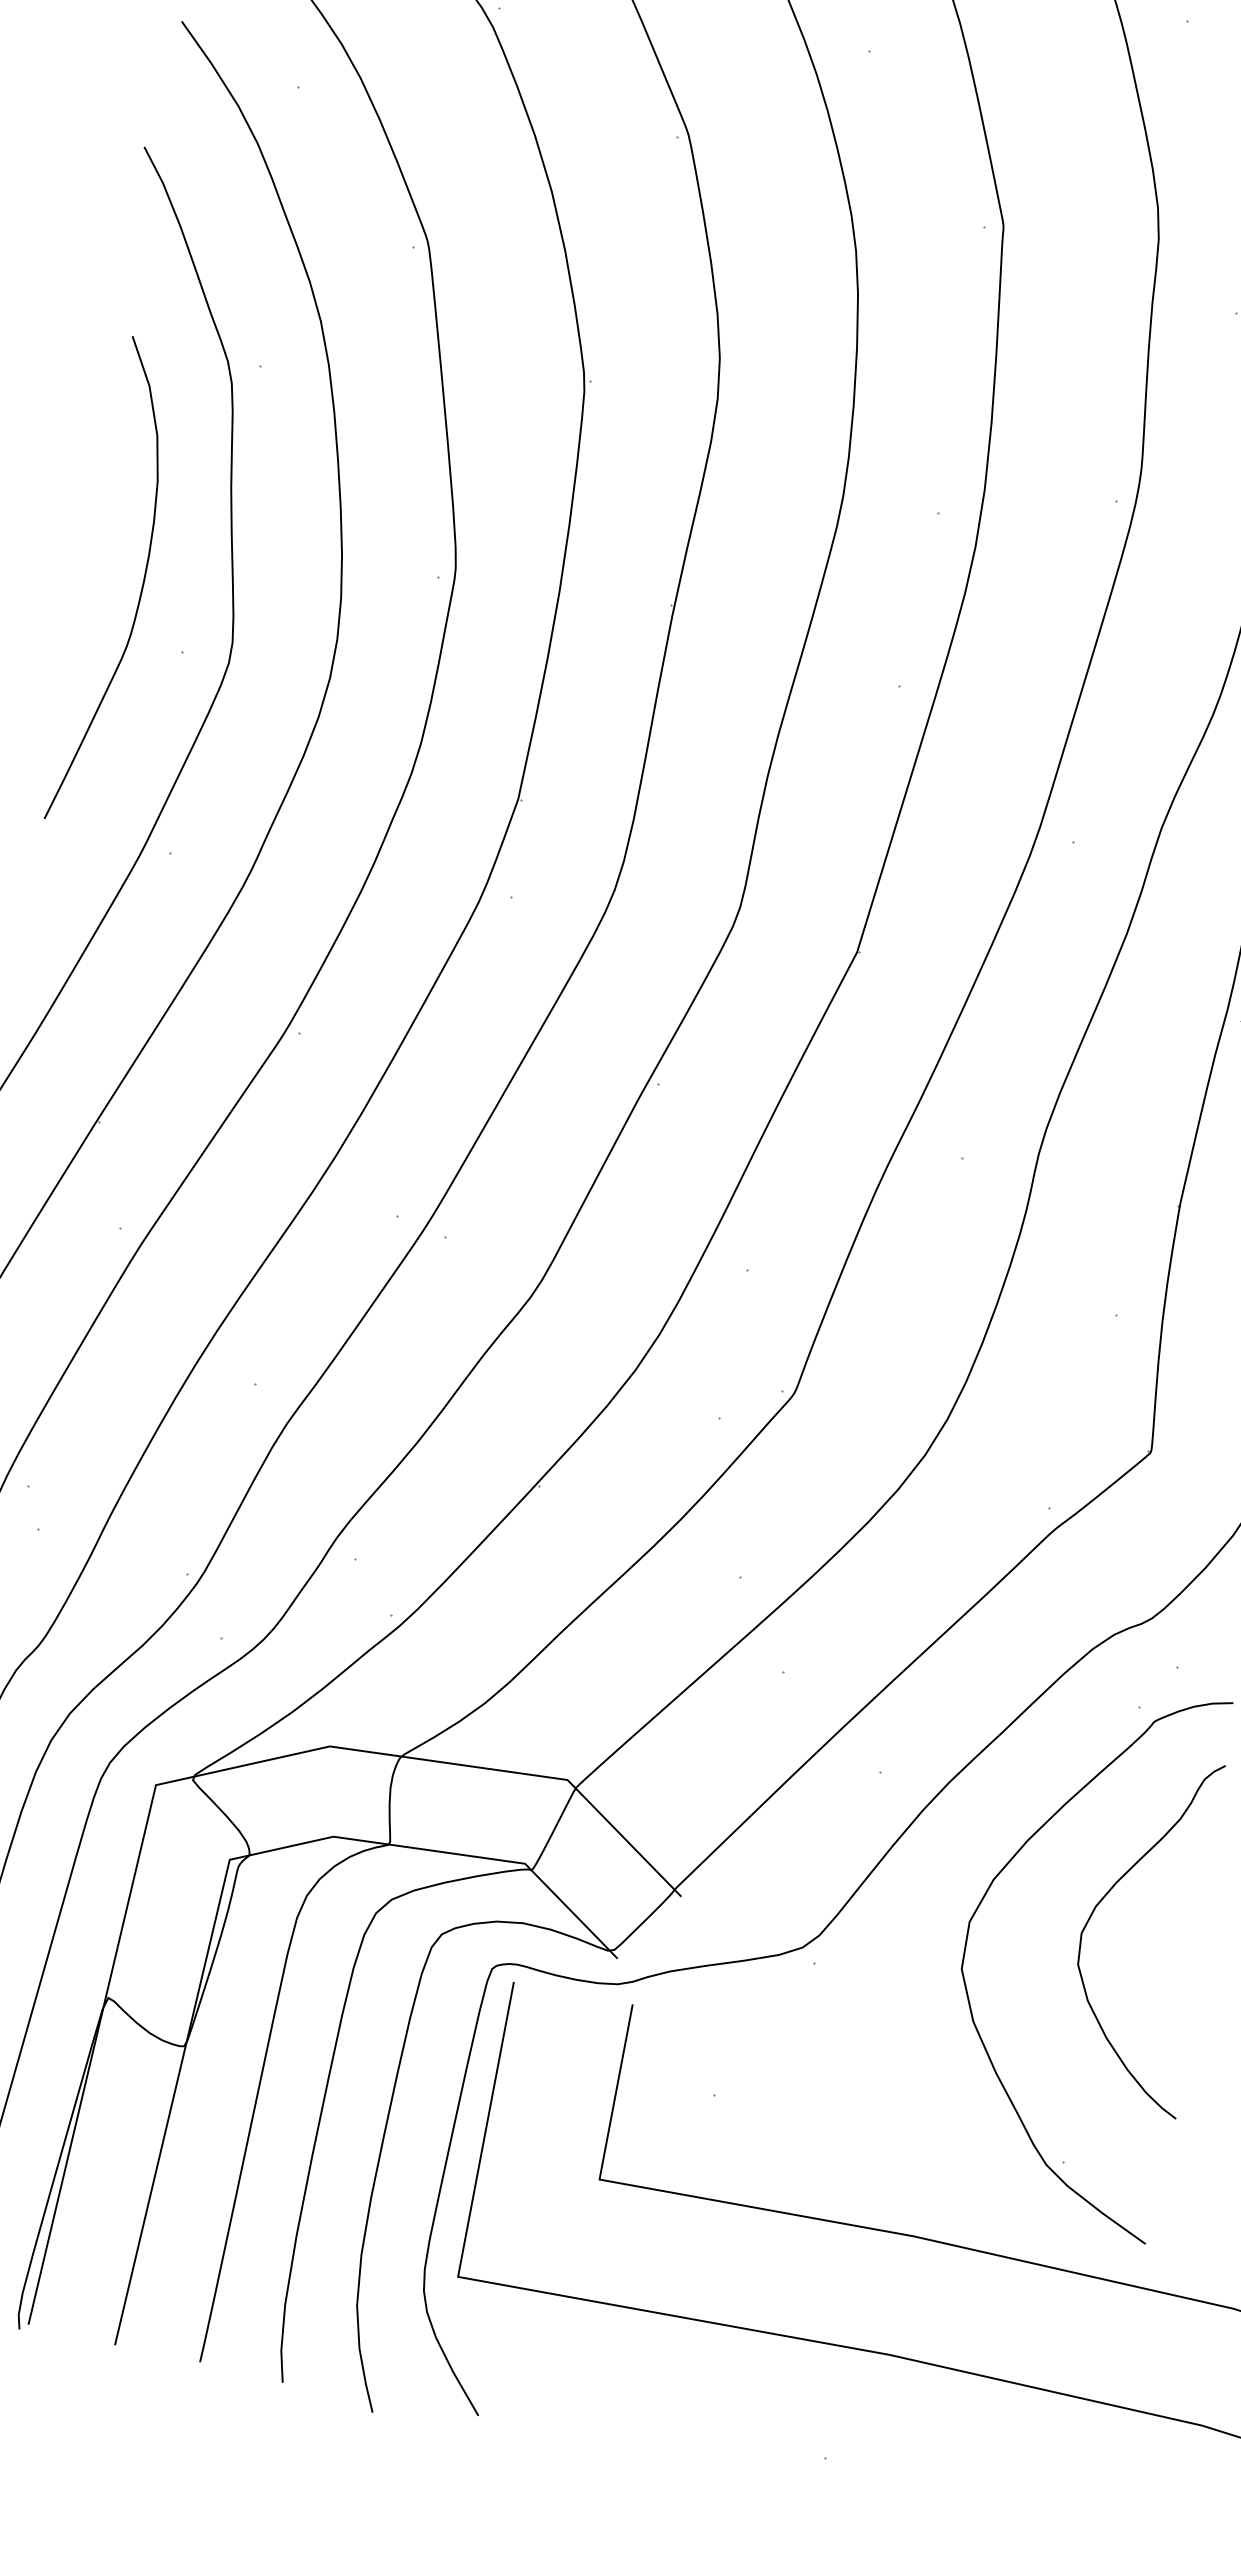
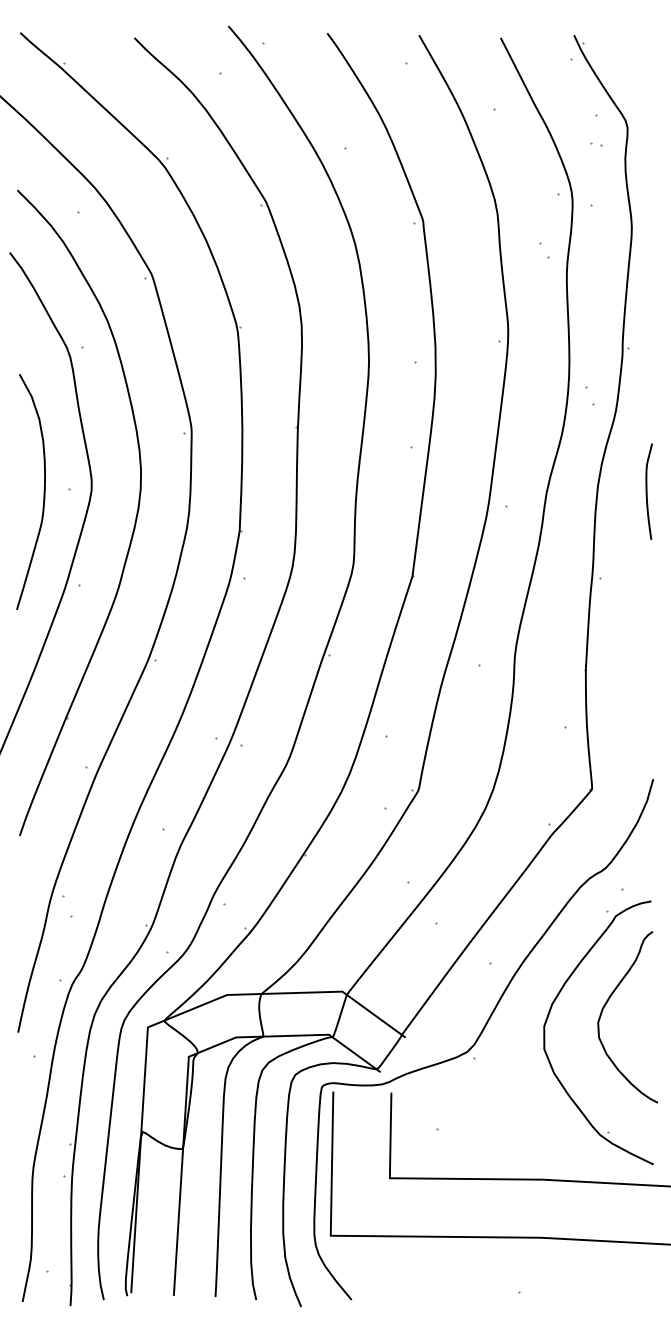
curve: (140, 585) -> (43, 491), moved

